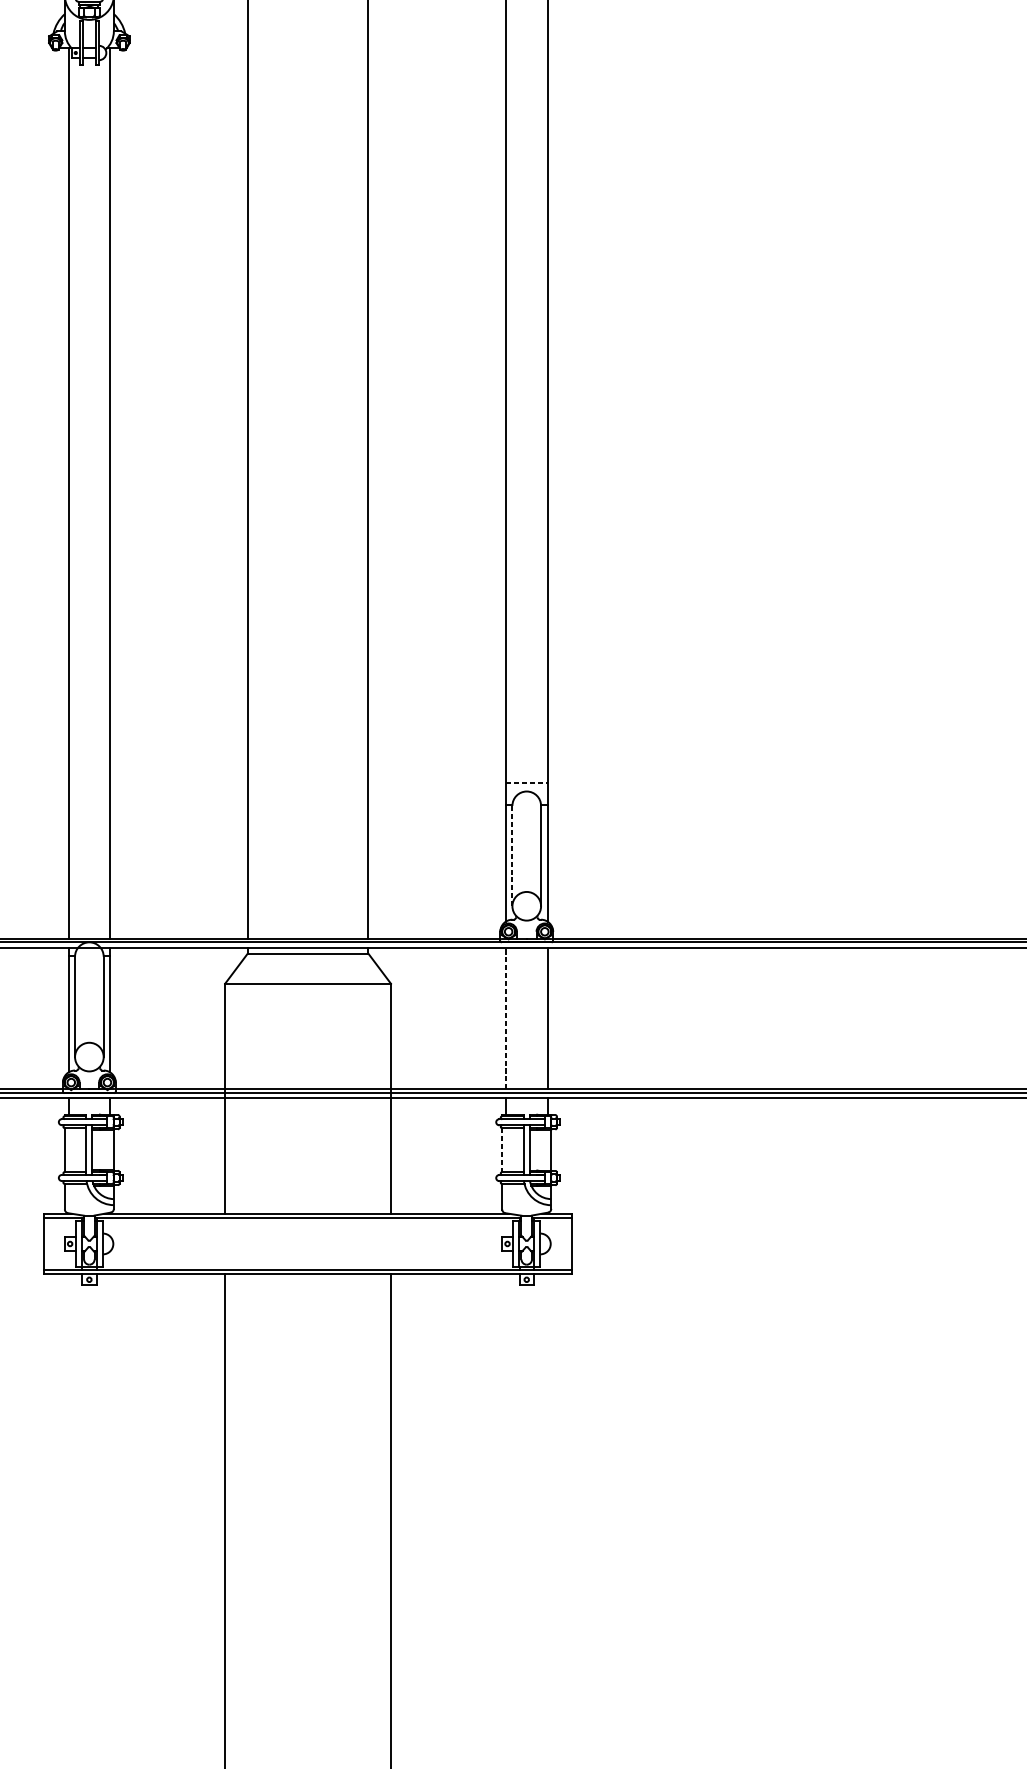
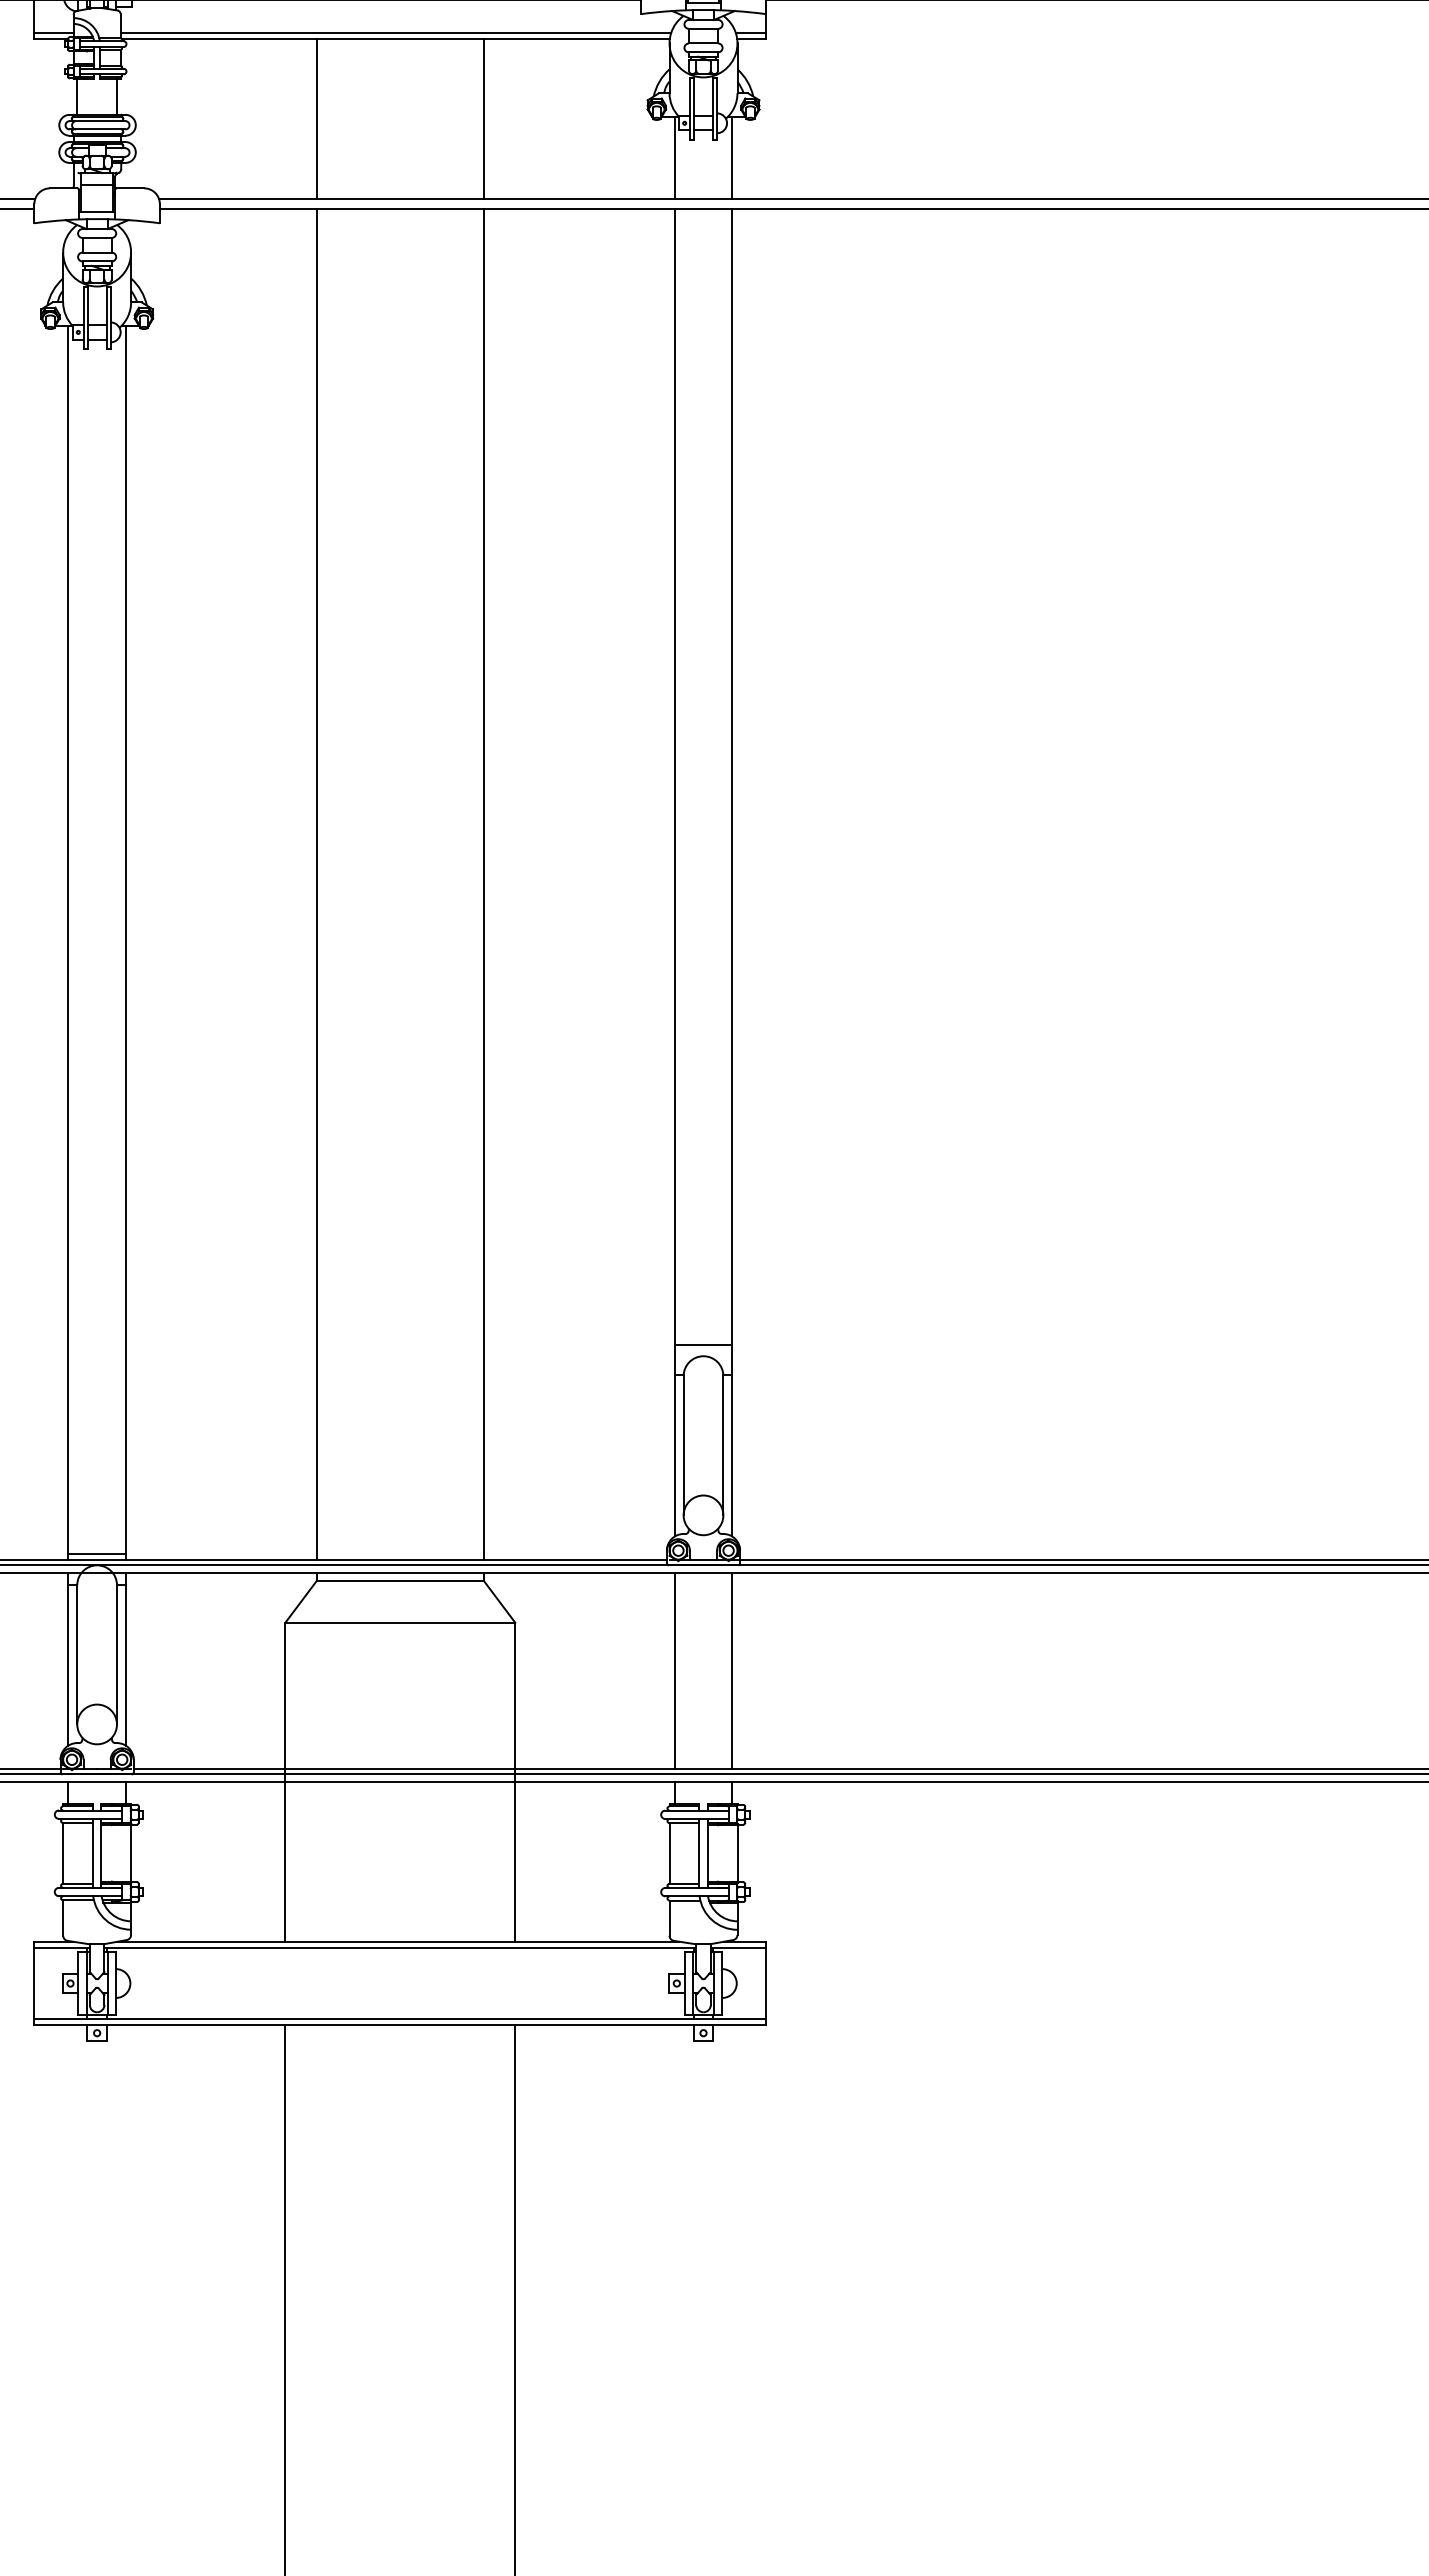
line: (526, 783) -> (703, 1344), dashed -> solid
line: (512, 855) -> (683, 1445), dashed -> solid
line: (88, 933) -> (96, 1553), added
line: (505, 1018) -> (674, 1670), dashed -> solid
line: (502, 1150) -> (669, 1853), dashed -> solid

